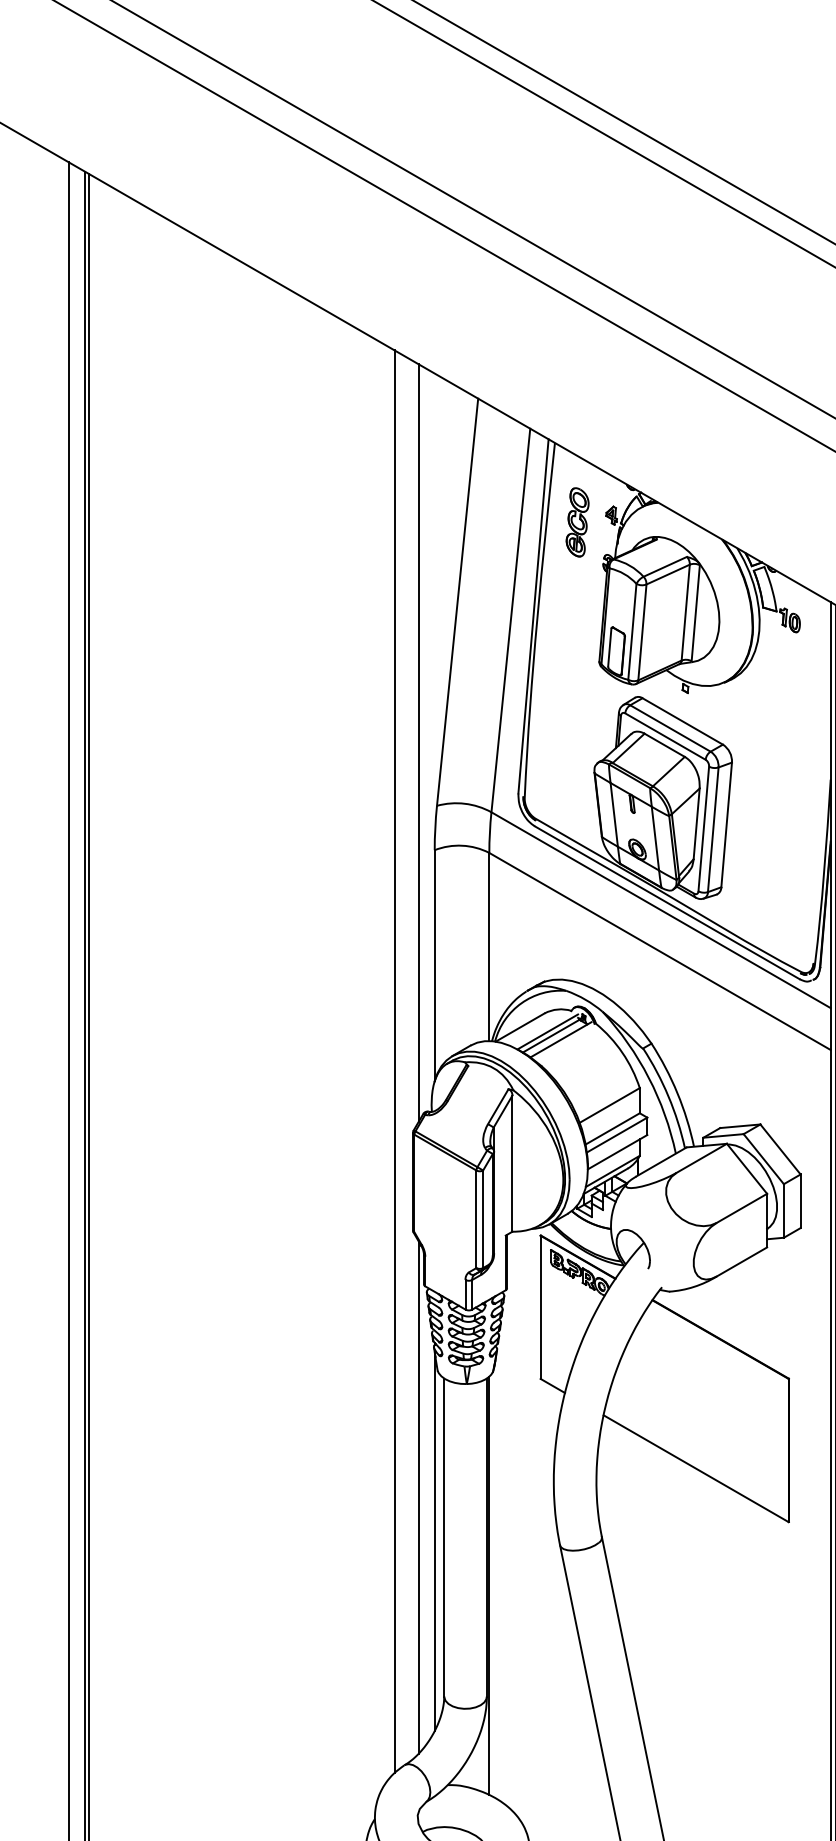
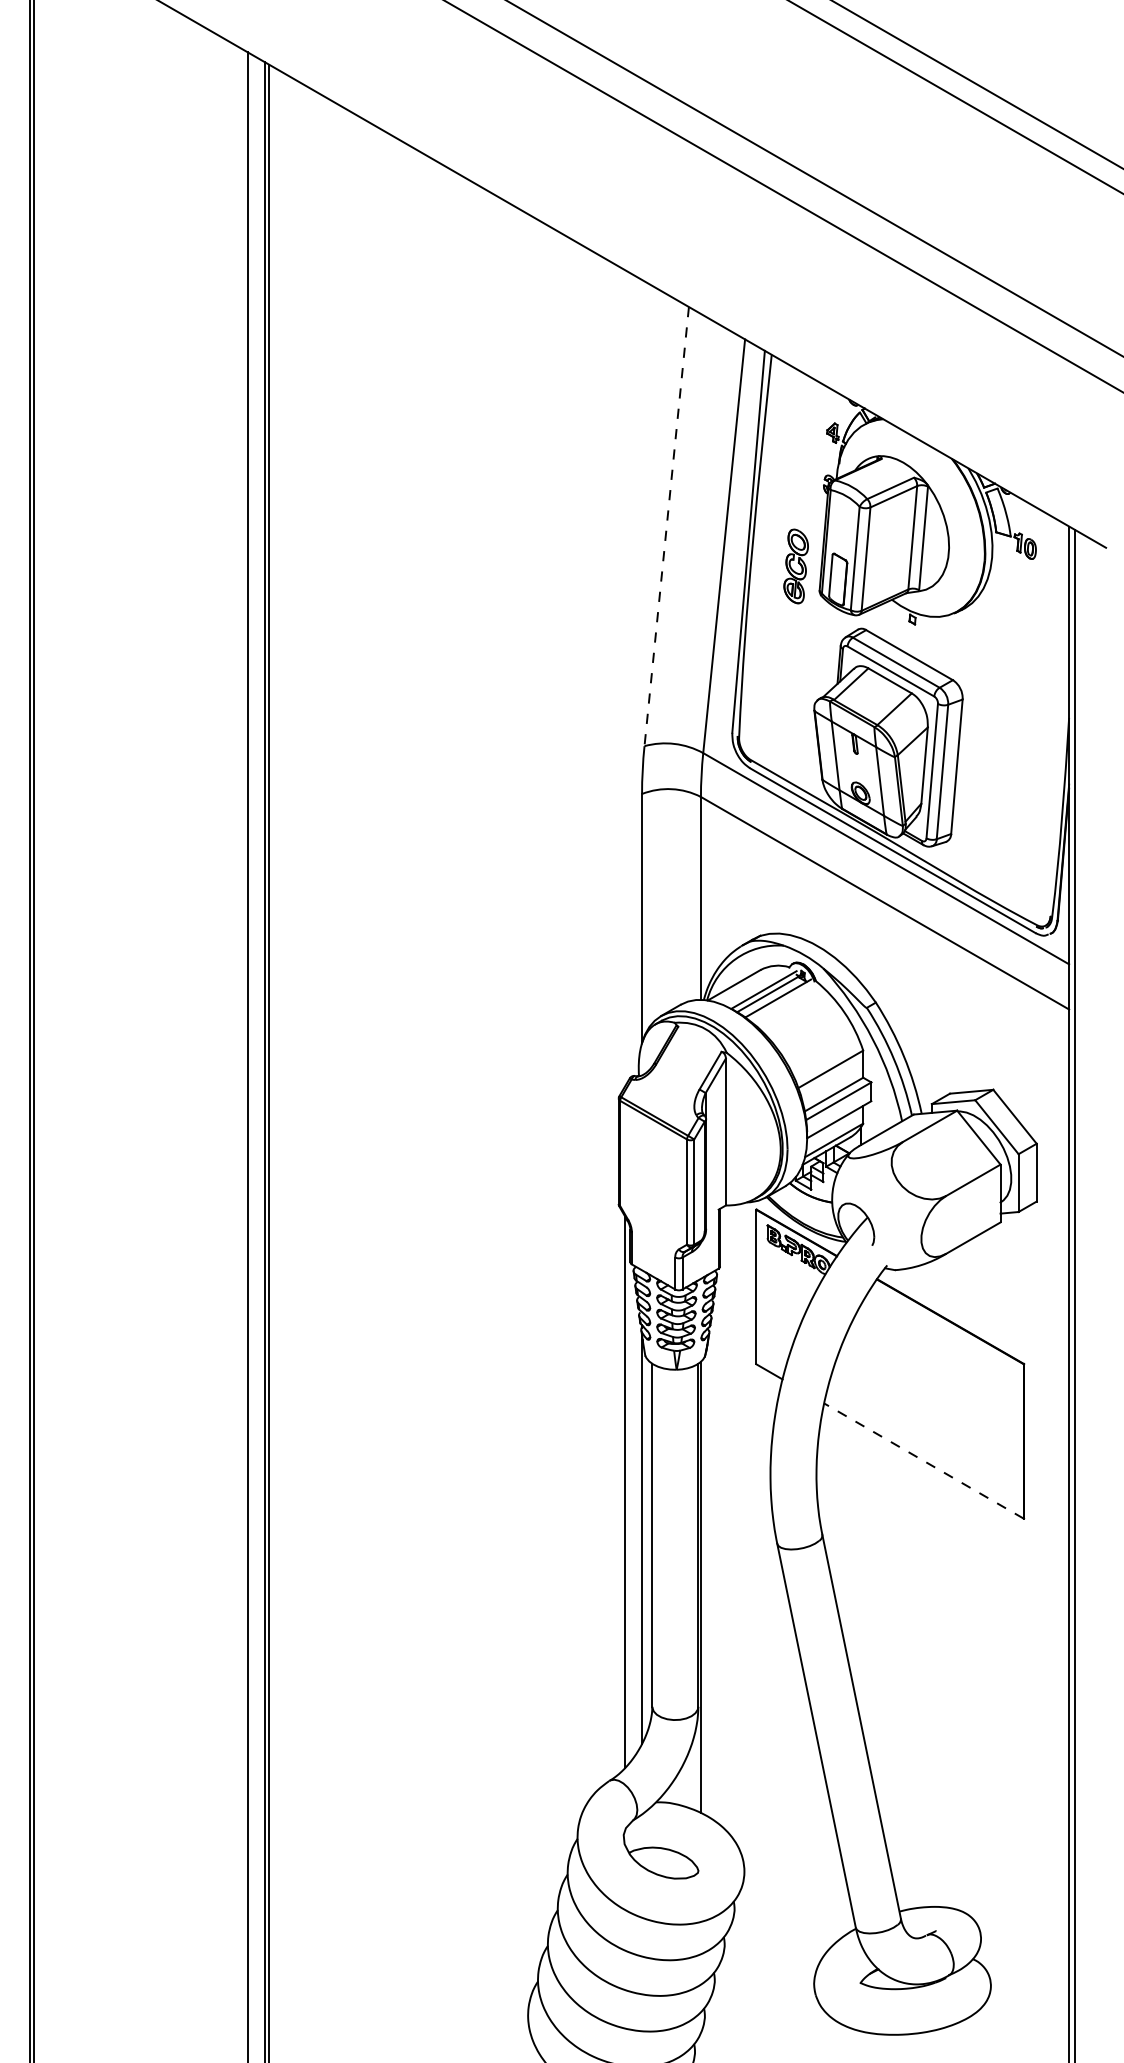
part: (576, 522) -> (795, 566), moved
line: (457, 602) -> (666, 526), solid -> dashed
line: (418, 743) -> (624, 678), removed
line: (394, 1061) -> (598, 1021), removed
line: (695, 1468) -> (923, 1460), solid -> dashed

